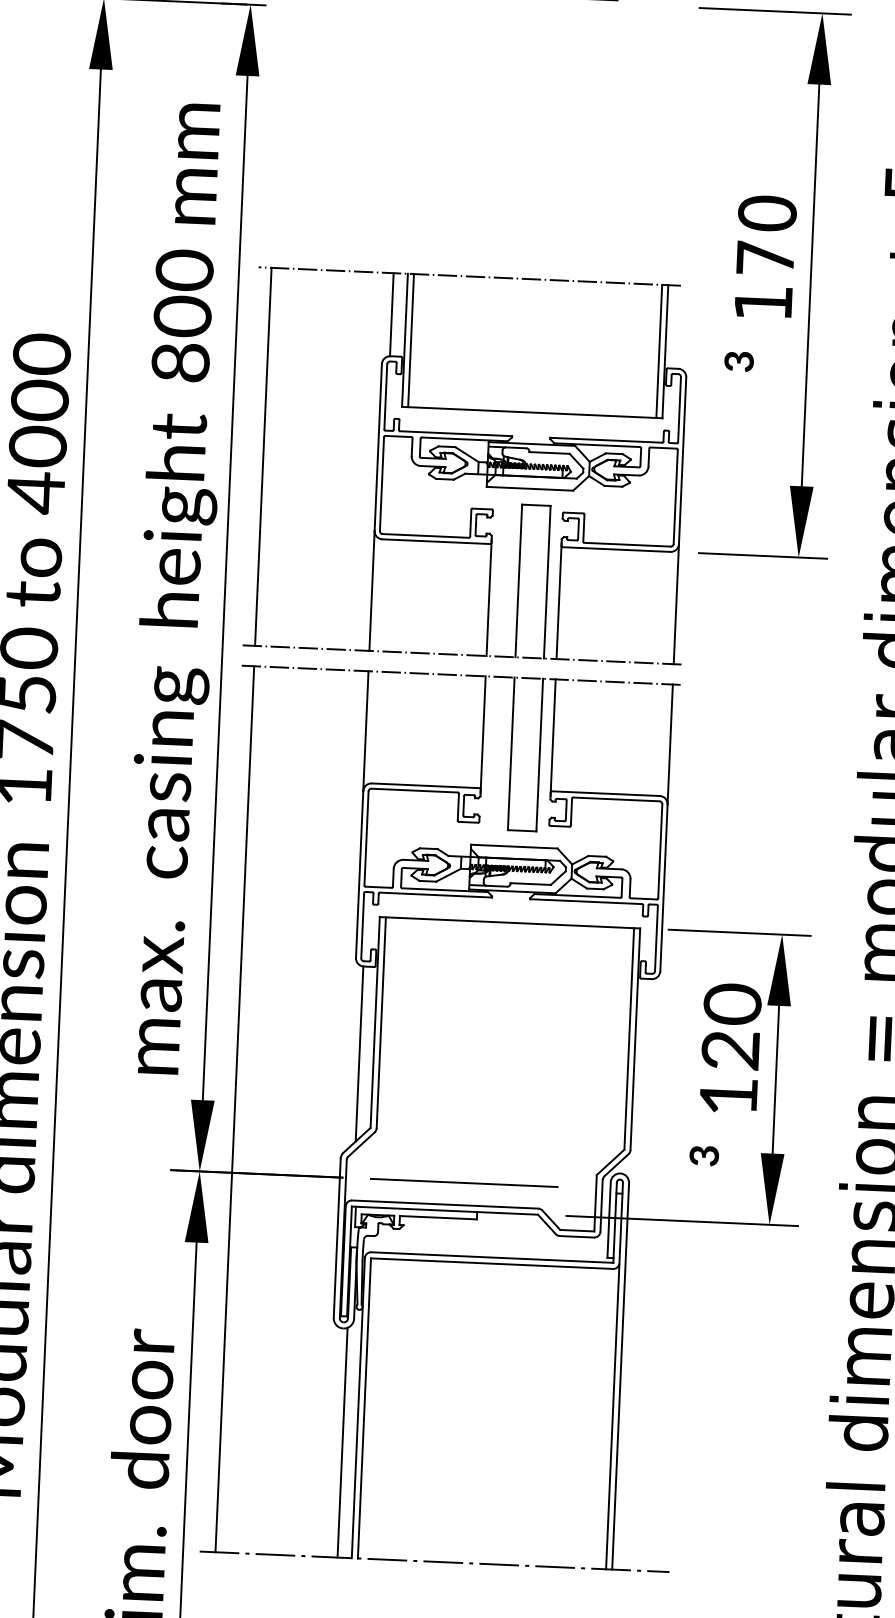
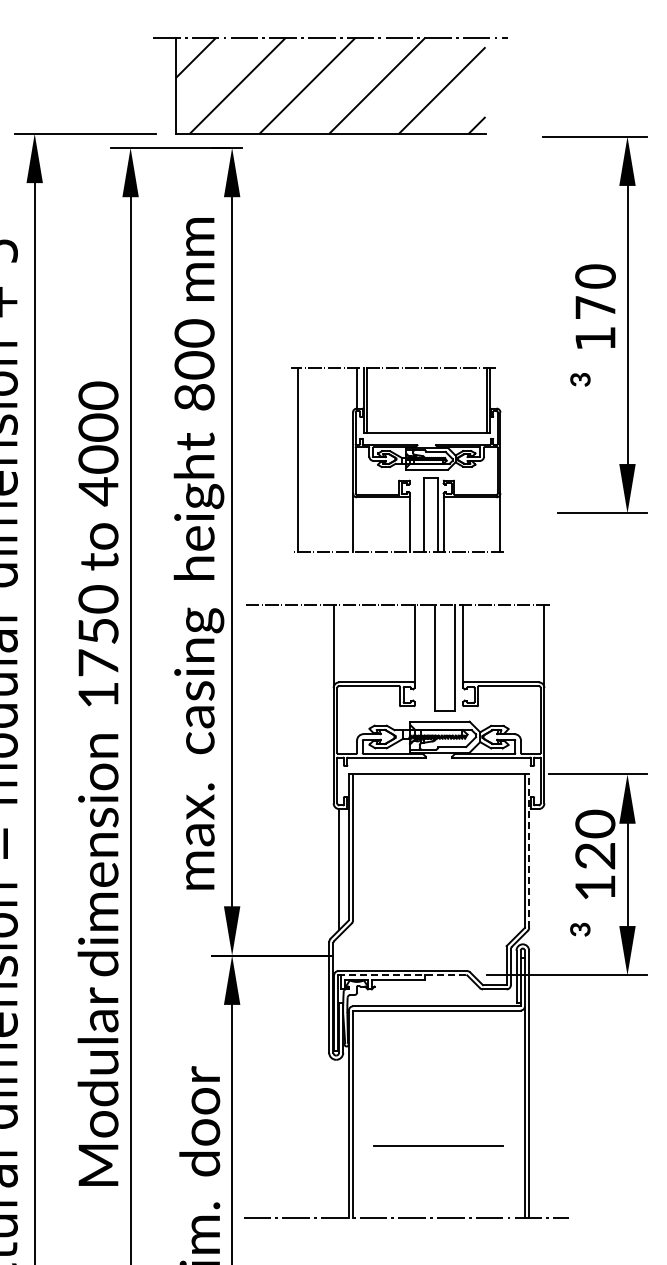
part: (469, 465) -> (397, 459), size x0.7
line: (635, 1039) -> (529, 851), solid -> dashed
line: (234, 1109) -> (254, 911), removed
line: (464, 1182) -> (438, 1145), moved
line: (445, 1210) -> (403, 975), solid -> dashed
line: (343, 1442) -> (339, 1138), removed

